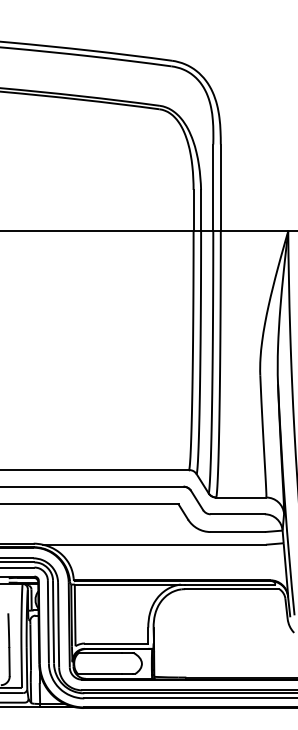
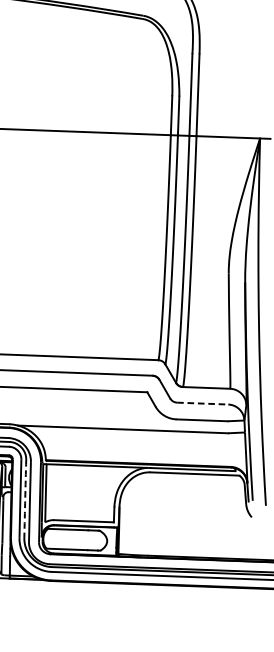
line: (238, 514) -> (203, 403), solid -> dashed
arc: (53, 622) -> (25, 499), solid -> dashed

